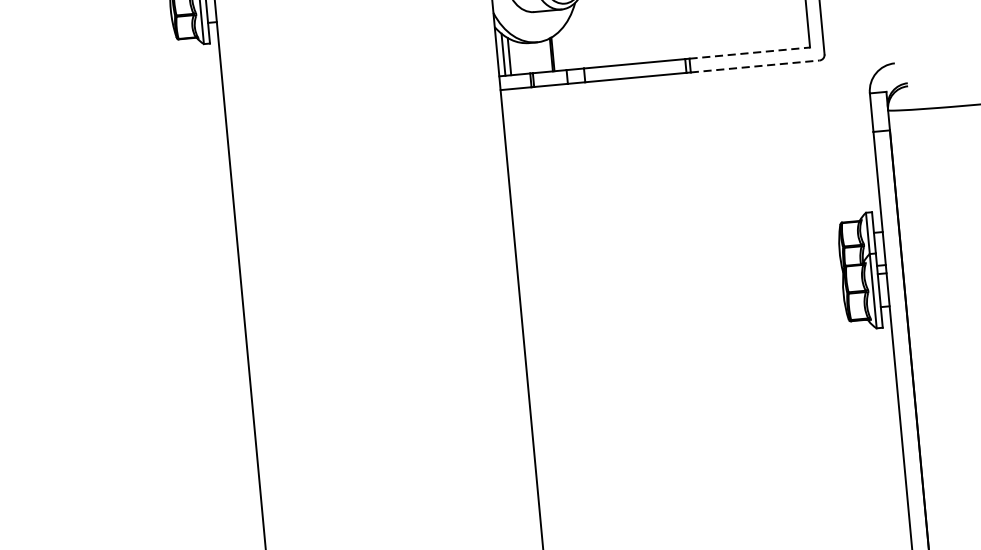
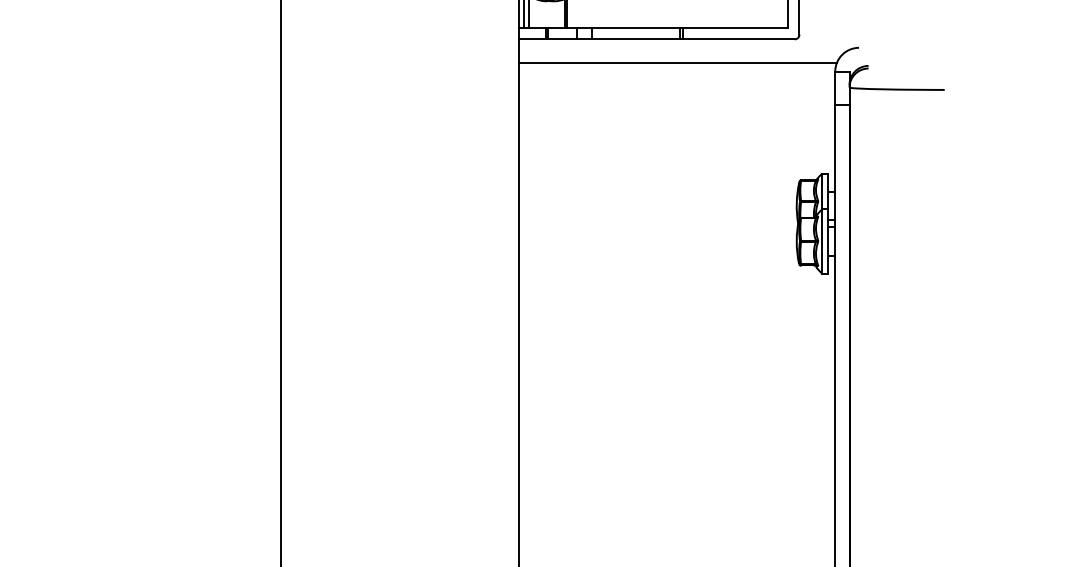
line: (749, 53) -> (735, 27), dashed -> solid
line: (755, 66) -> (739, 39), dashed -> solid
line: (686, 100) -> (677, 63), added

